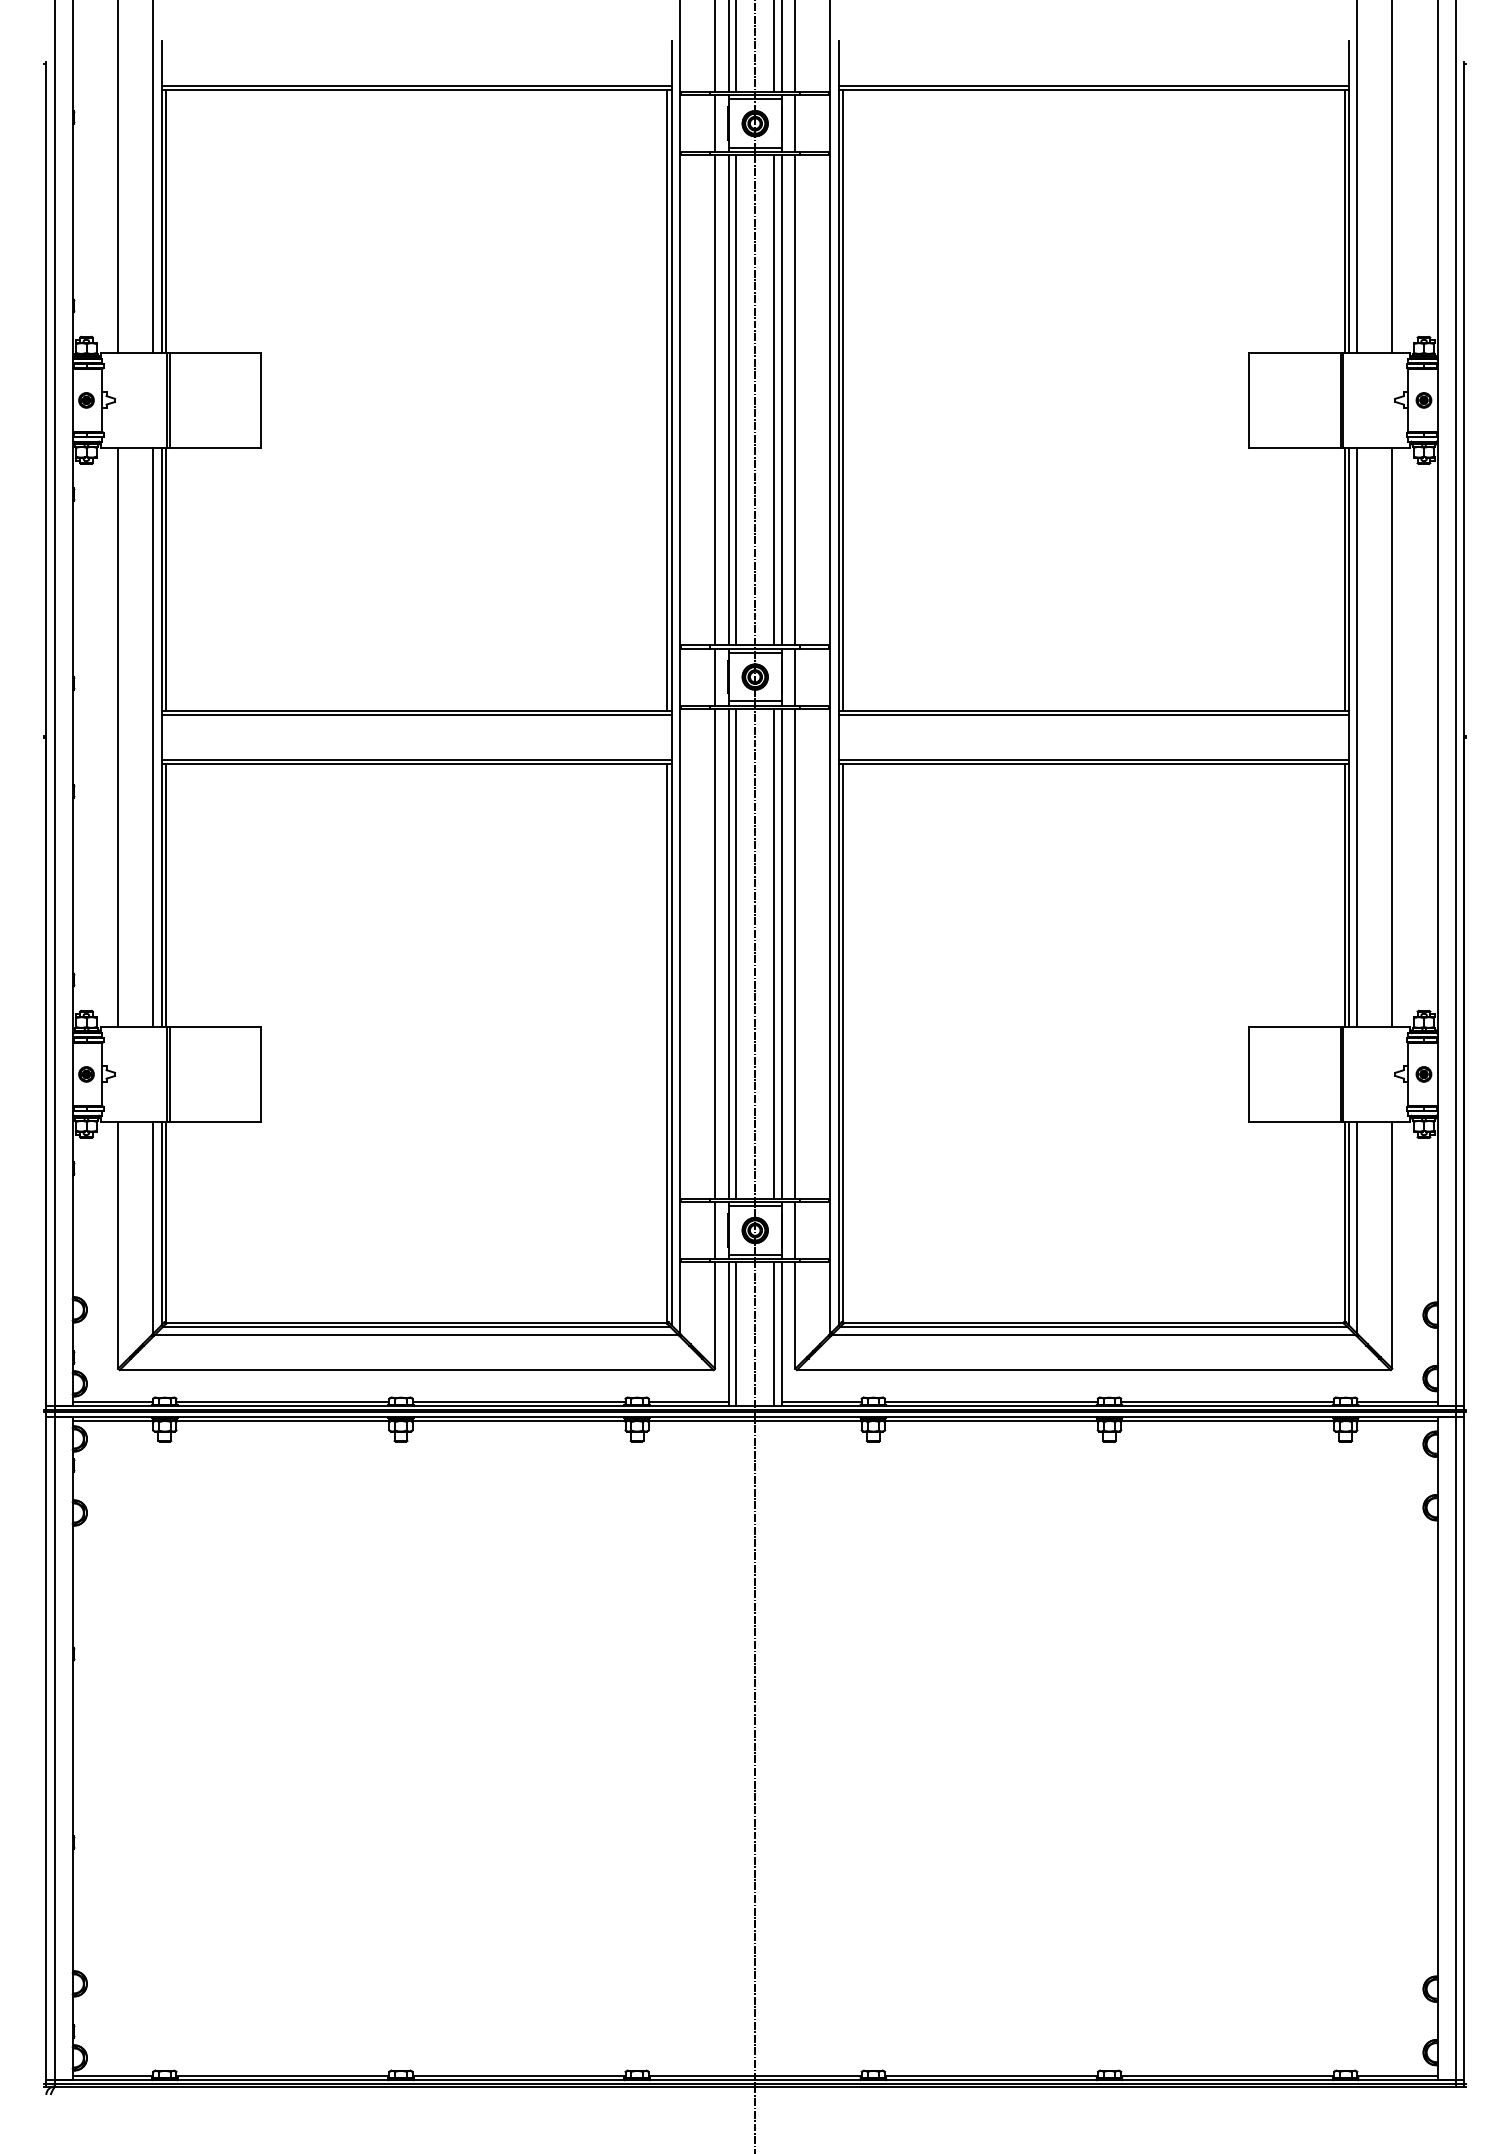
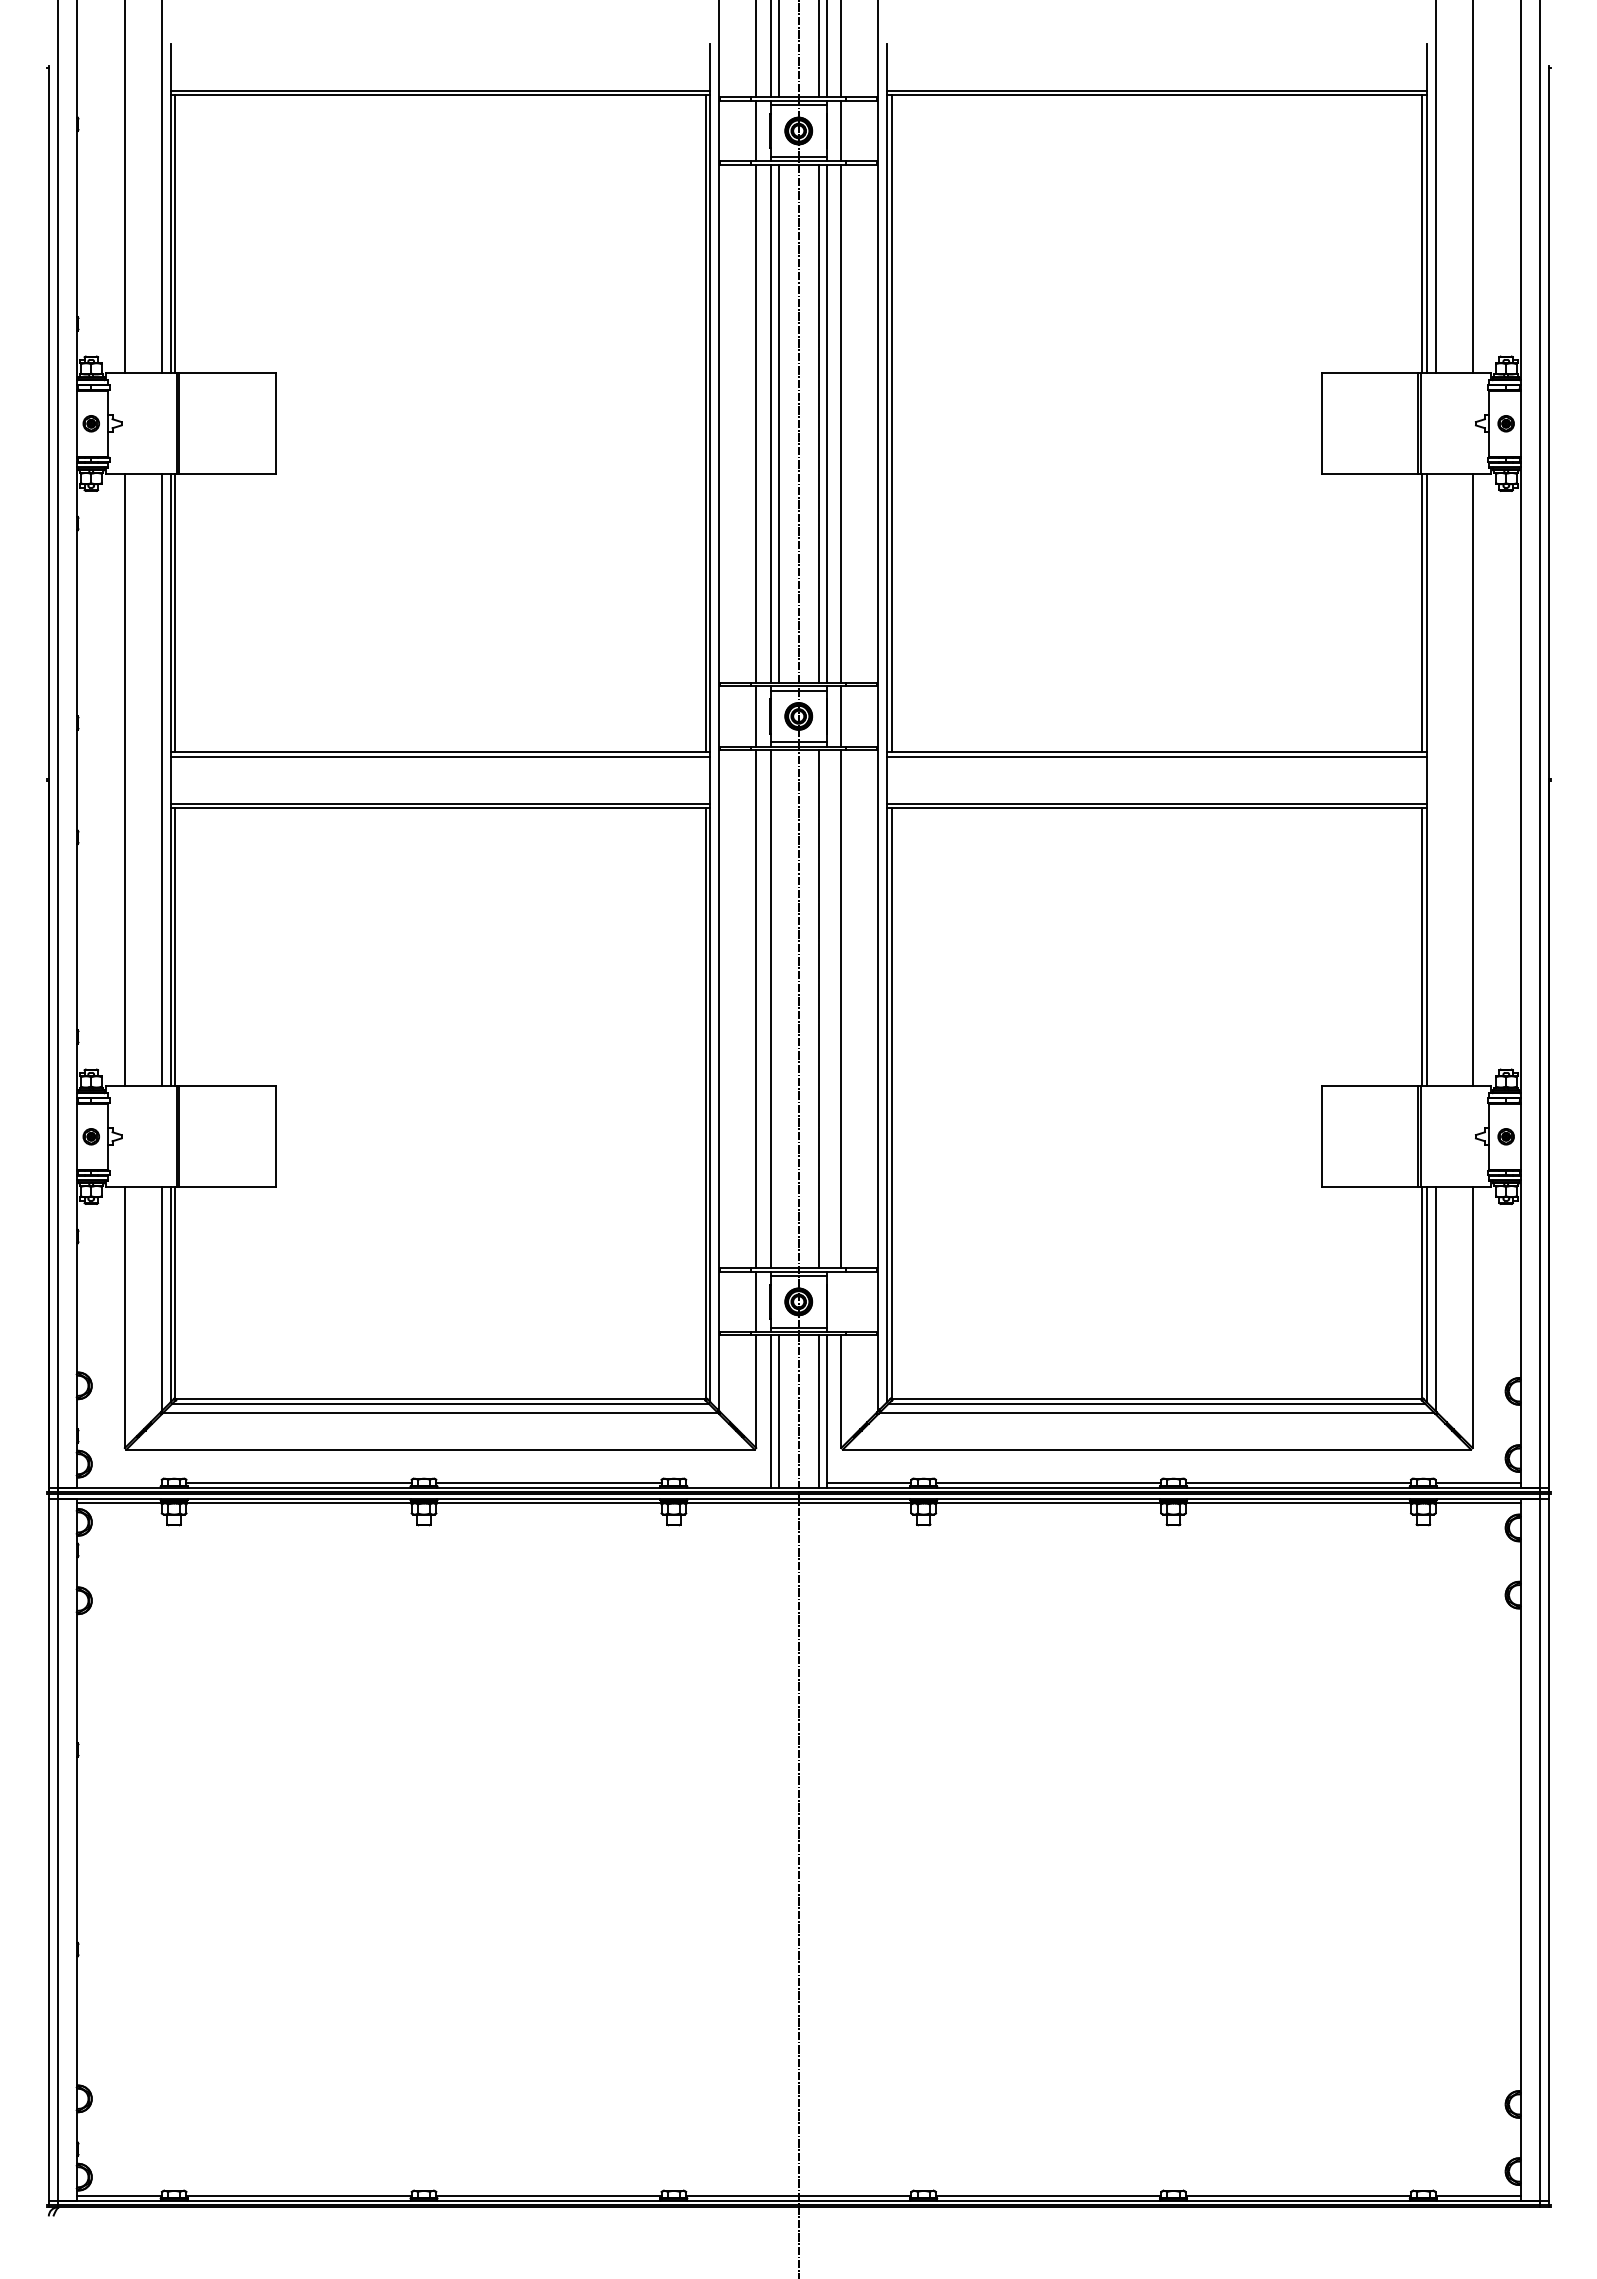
line: (1357, 737) -> (1435, 780), removed
line: (736, 954) -> (778, 1009), removed
line: (781, 954) -> (826, 1009), removed
line: (795, 1230) -> (841, 1301), removed
line: (112, 1402) -> (118, 1483), removed
line: (688, 1402) -> (728, 1483), removed

